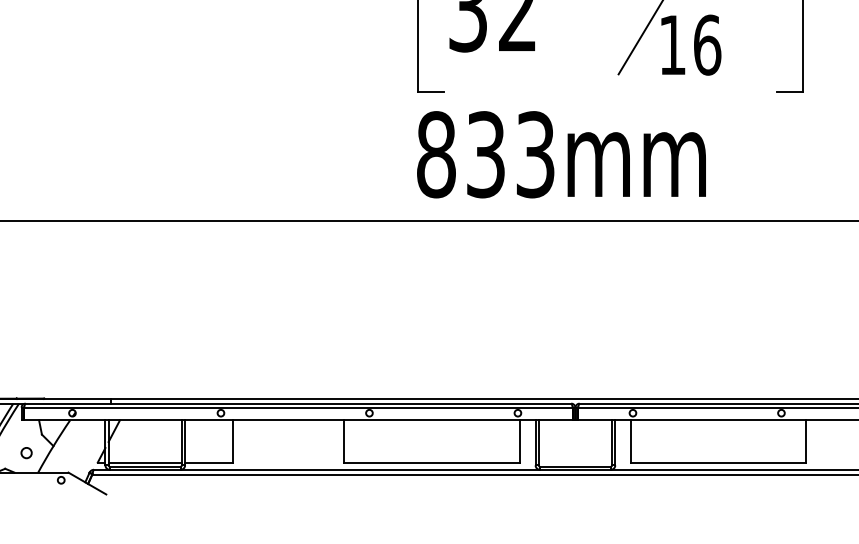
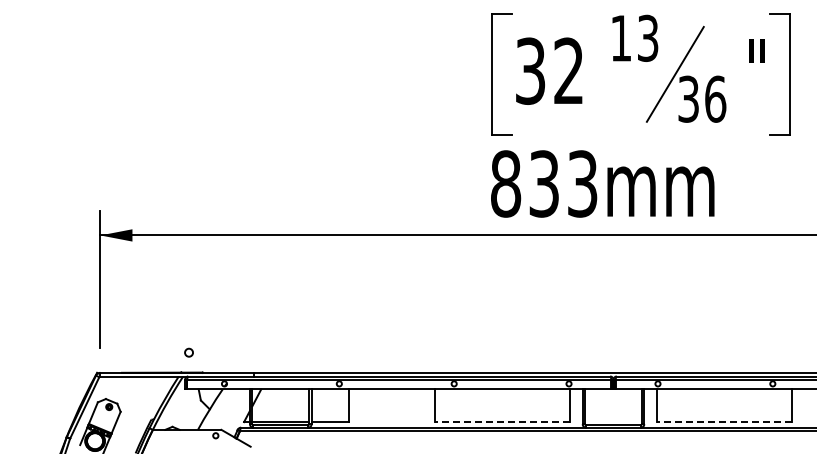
text: (672, 44) -> (688, 98), 16 -> 36
circle: (25, 452) -> (188, 352), moved
line: (431, 463) -> (502, 422), solid -> dashed
line: (718, 463) -> (724, 422), solid -> dashed

